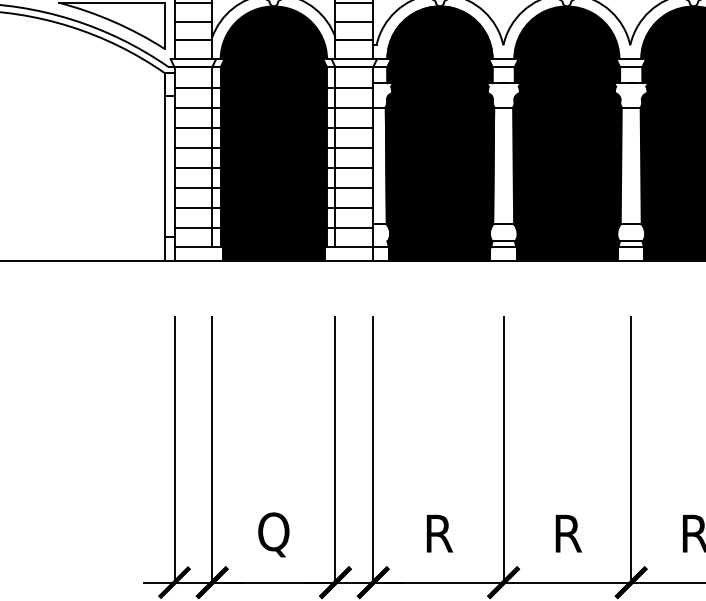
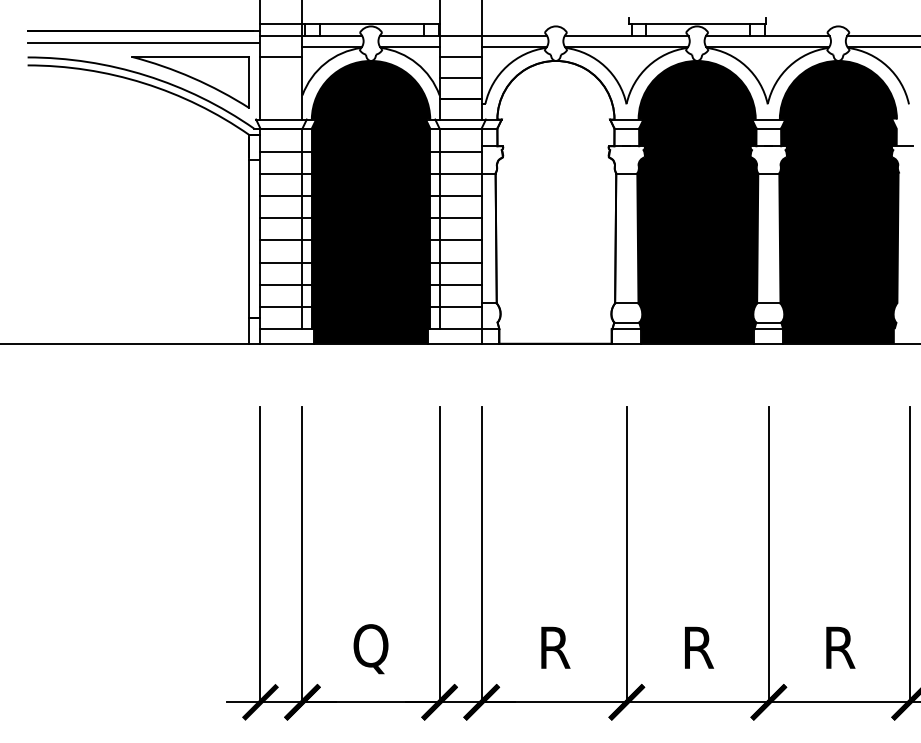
line: (193, 21) -> (281, 77), removed
line: (193, 40) -> (281, 98), removed
fill: (439, 132) -> (555, 201), removed

